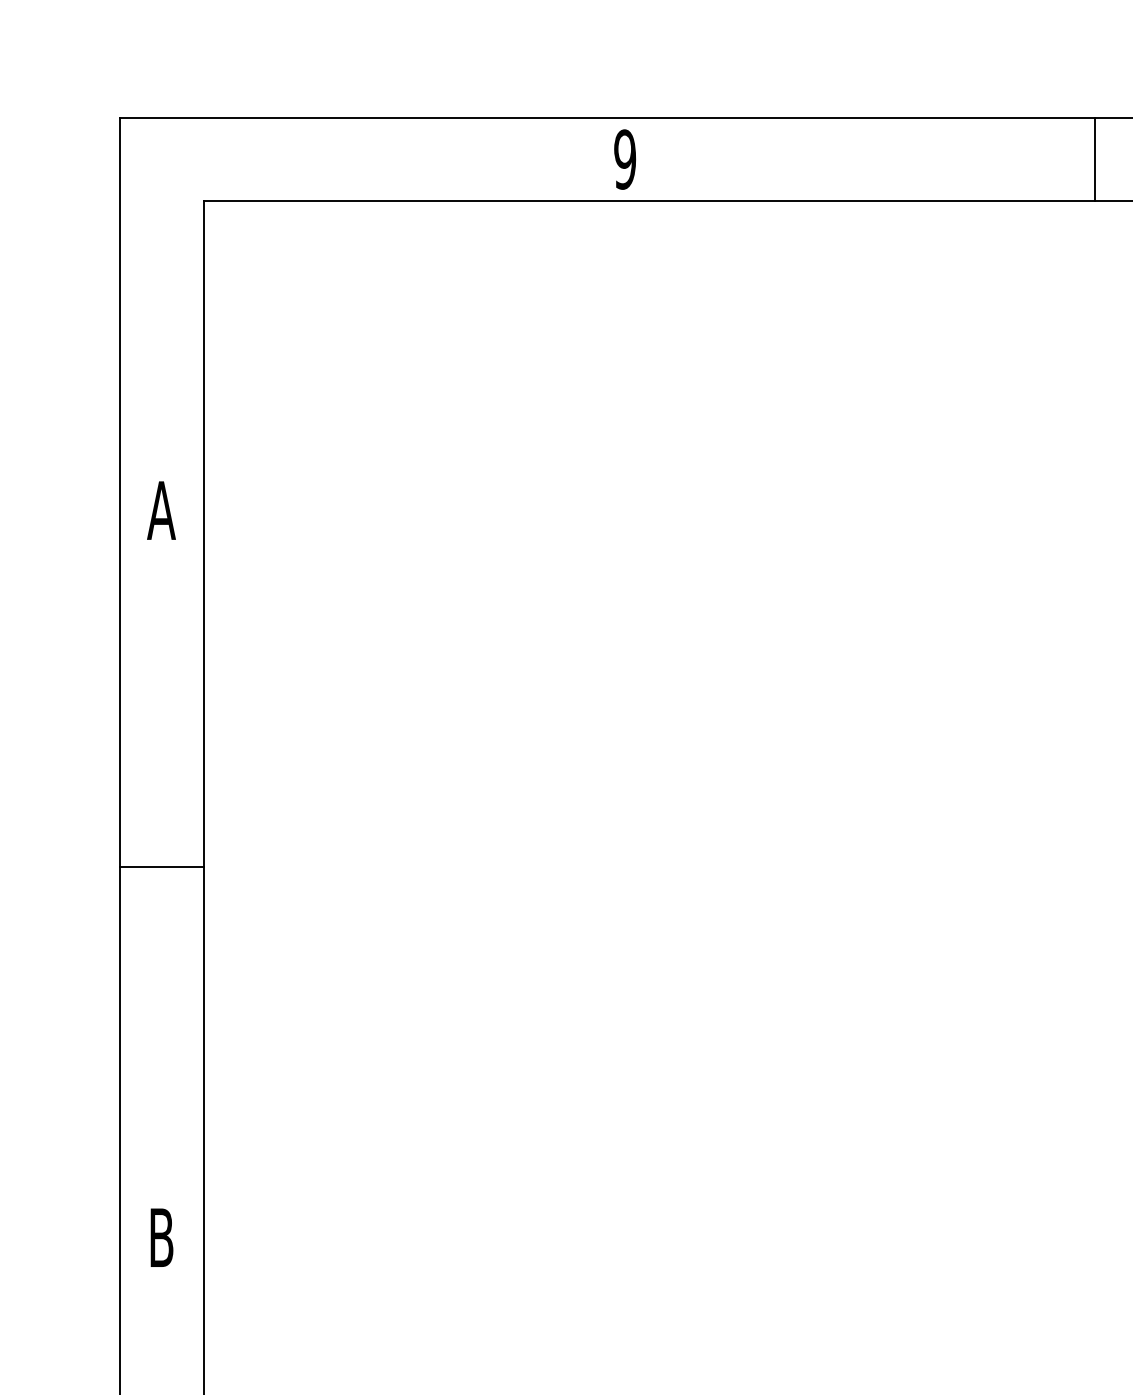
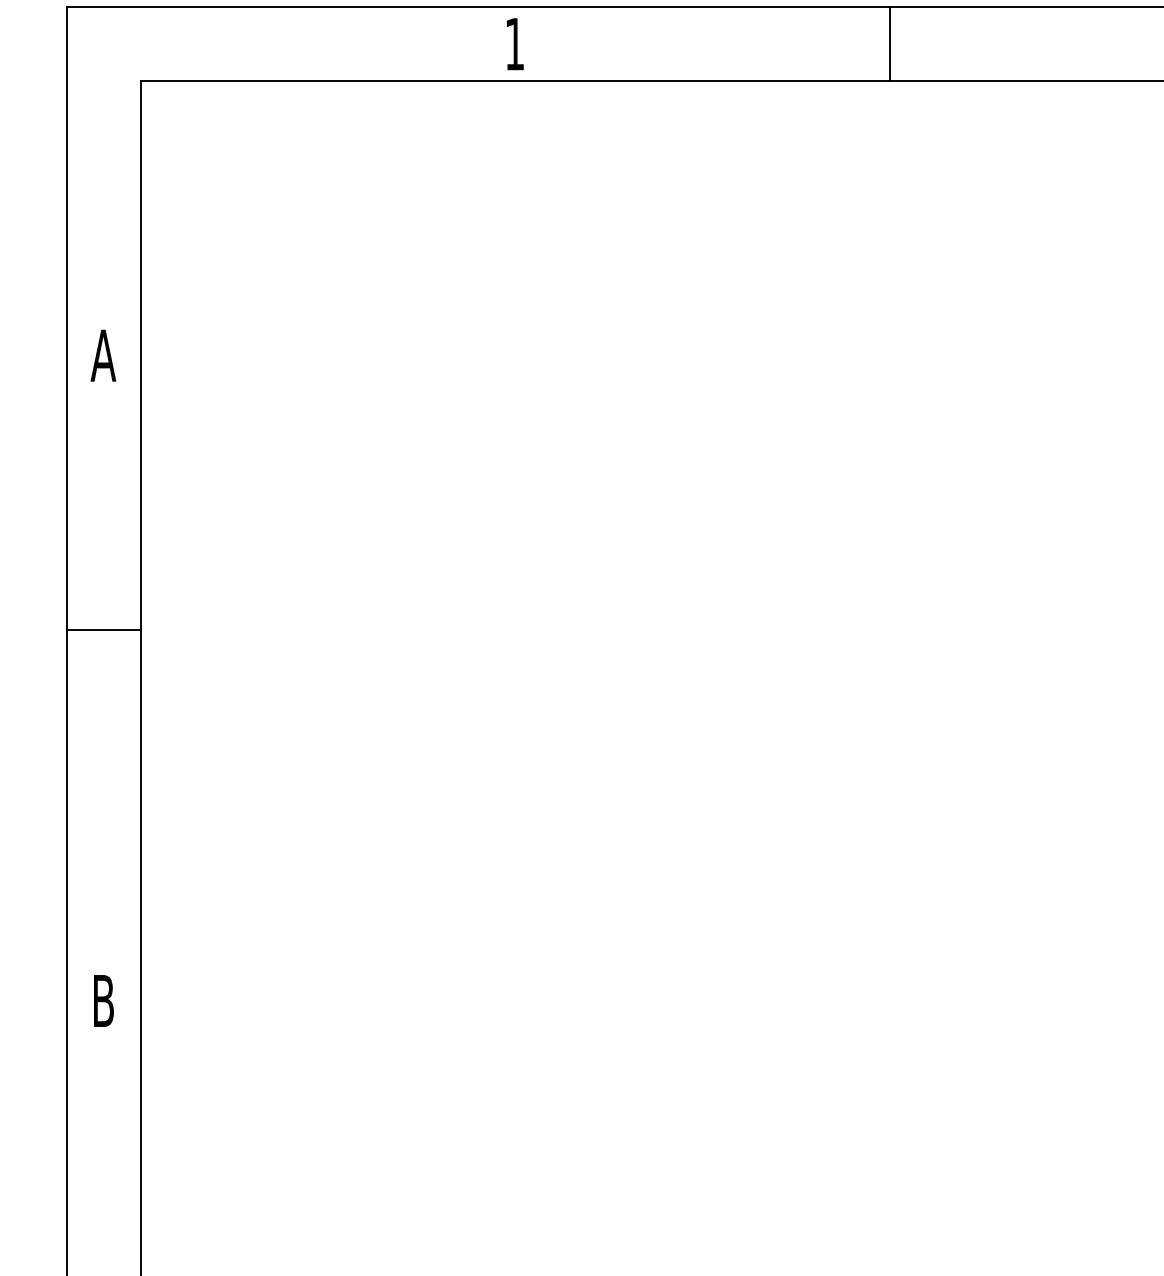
text: (624, 159) -> (514, 44), 9 -> 1
line: (1094, 159) -> (889, 44), moved
line: (161, 867) -> (103, 630), moved

